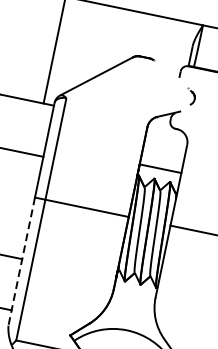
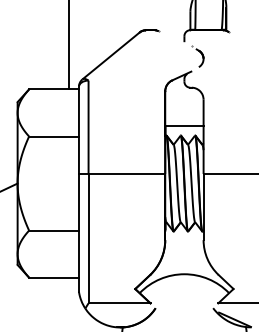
part: (190, 96) -> (197, 56), size x1.43
line: (21, 261) -> (78, 232), dashed -> solid

